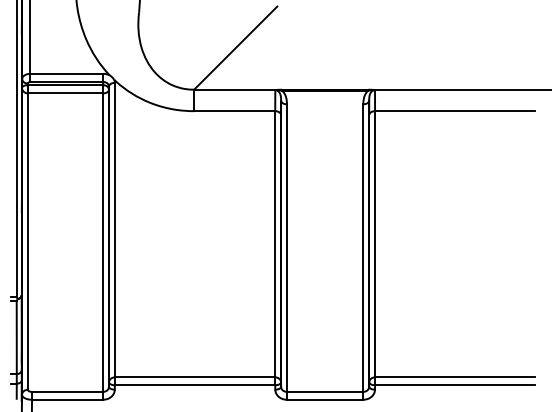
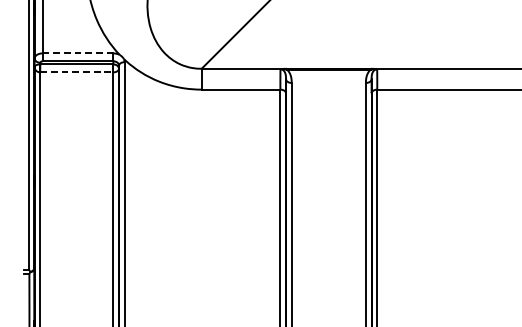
line: (66, 73) -> (77, 53), solid -> dashed
line: (65, 93) -> (76, 72), solid -> dashed

